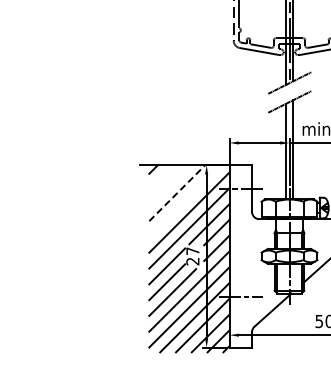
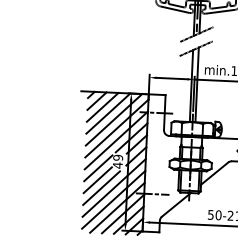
line: (161, 177) -> (97, 101), added
line: (169, 185) -> (102, 107), added
line: (177, 193) -> (108, 113), dashed -> solid
line: (185, 200) -> (114, 119), added
text: (192, 256) -> (117, 161), 27 -> 49

